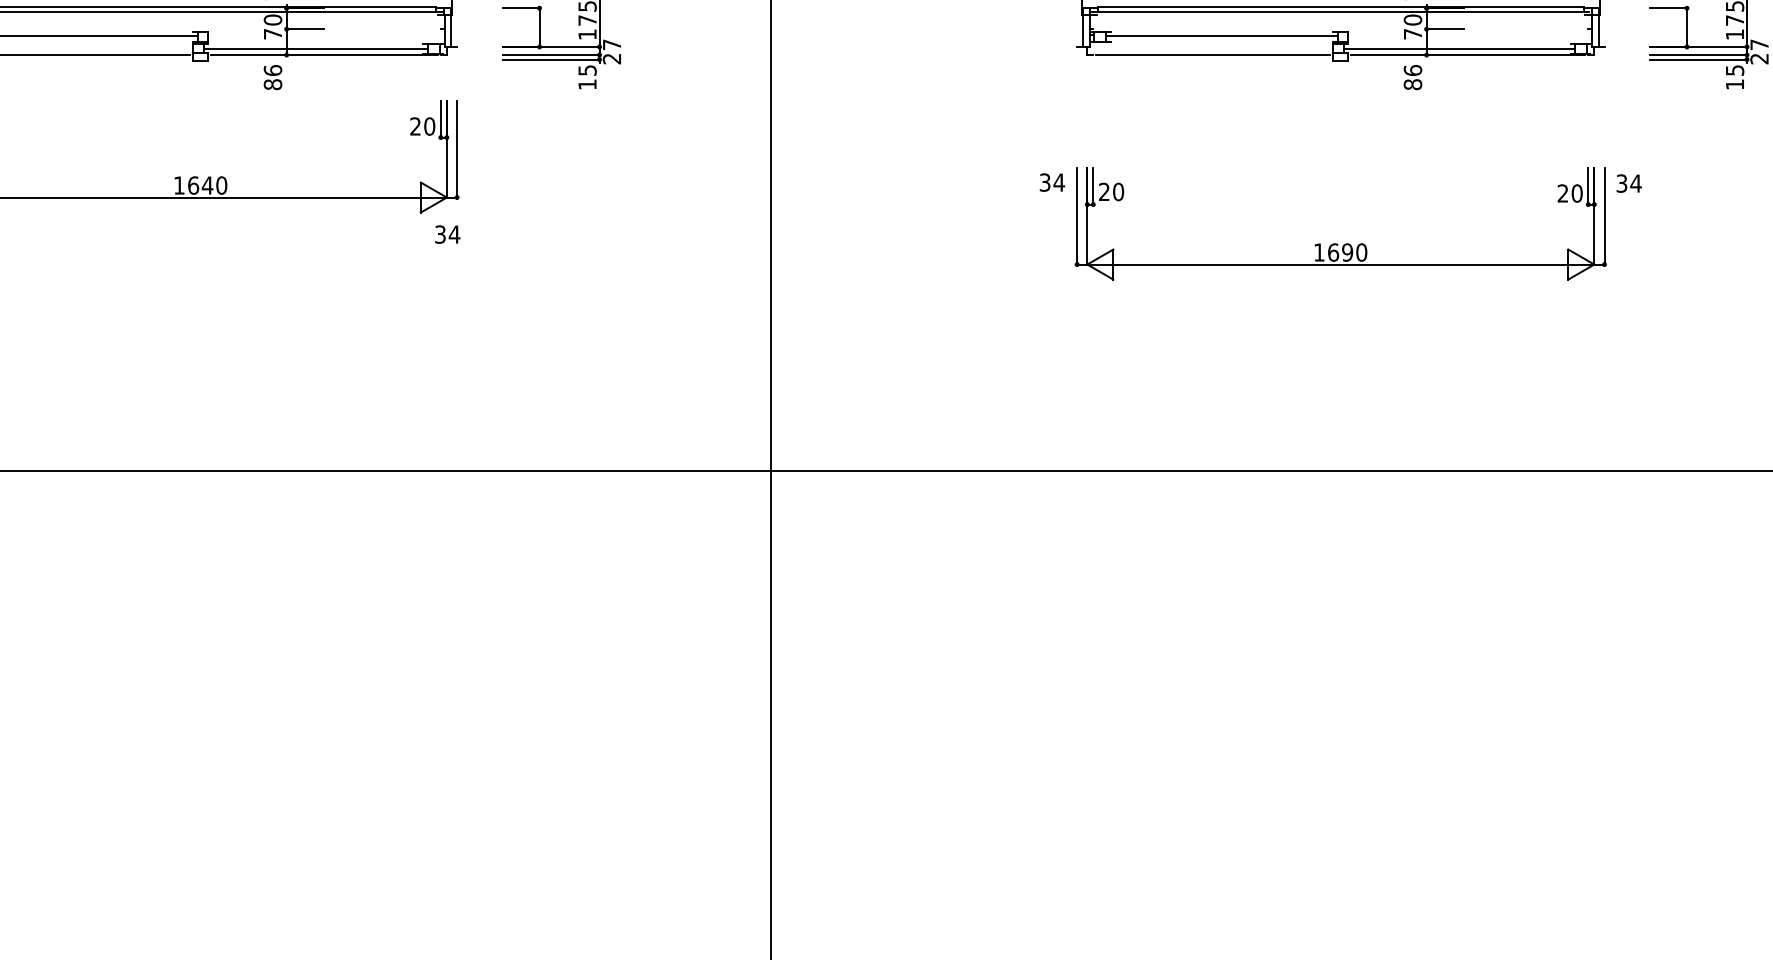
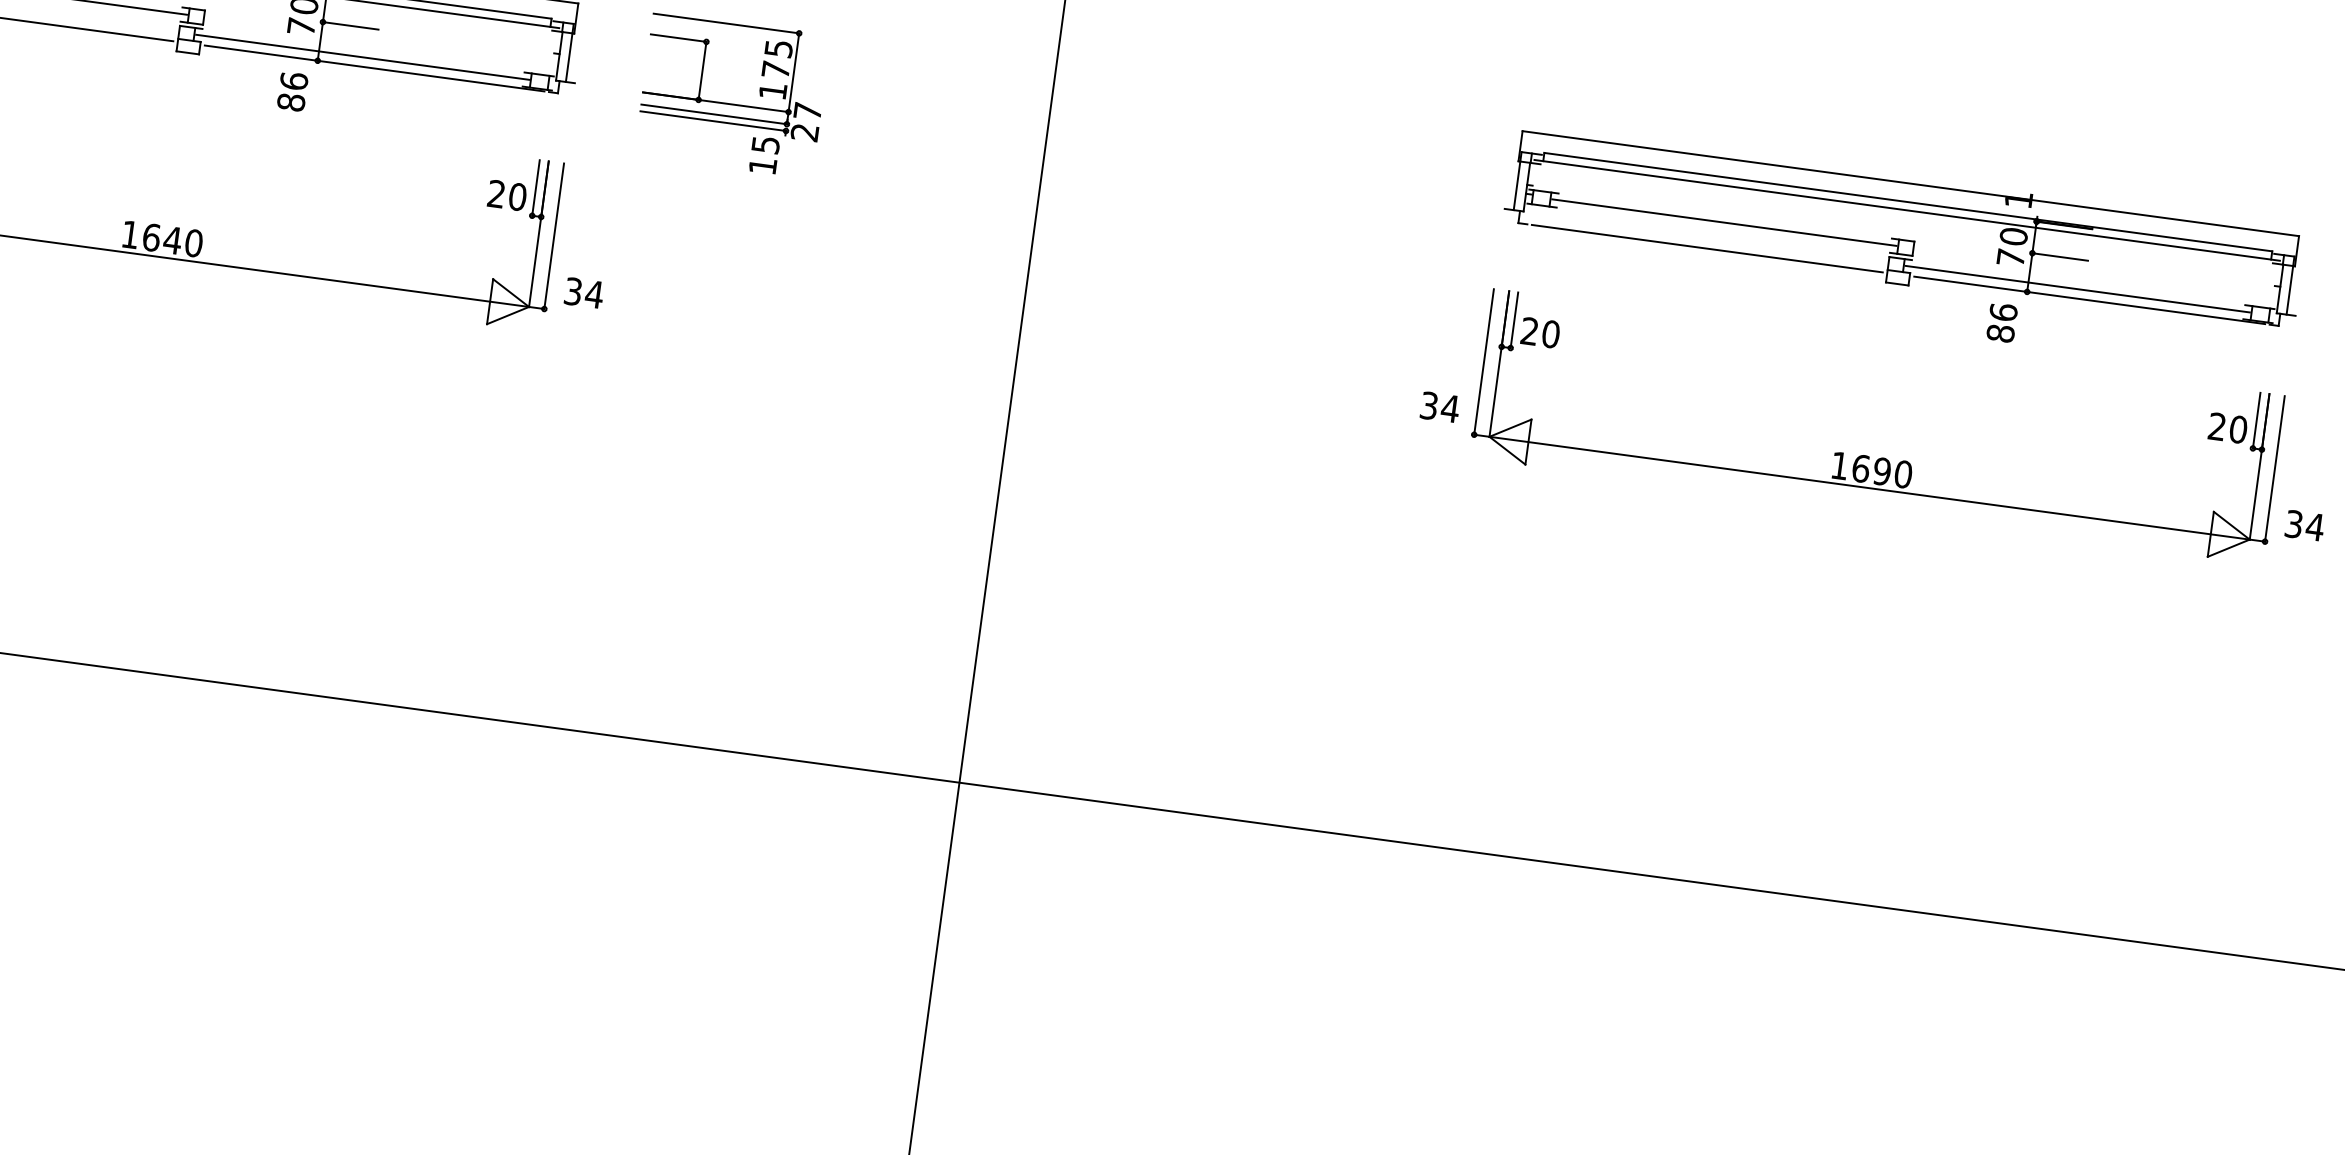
text: (447, 234) -> (583, 292), moved
part: (1337, 243) -> (1868, 455), moved

